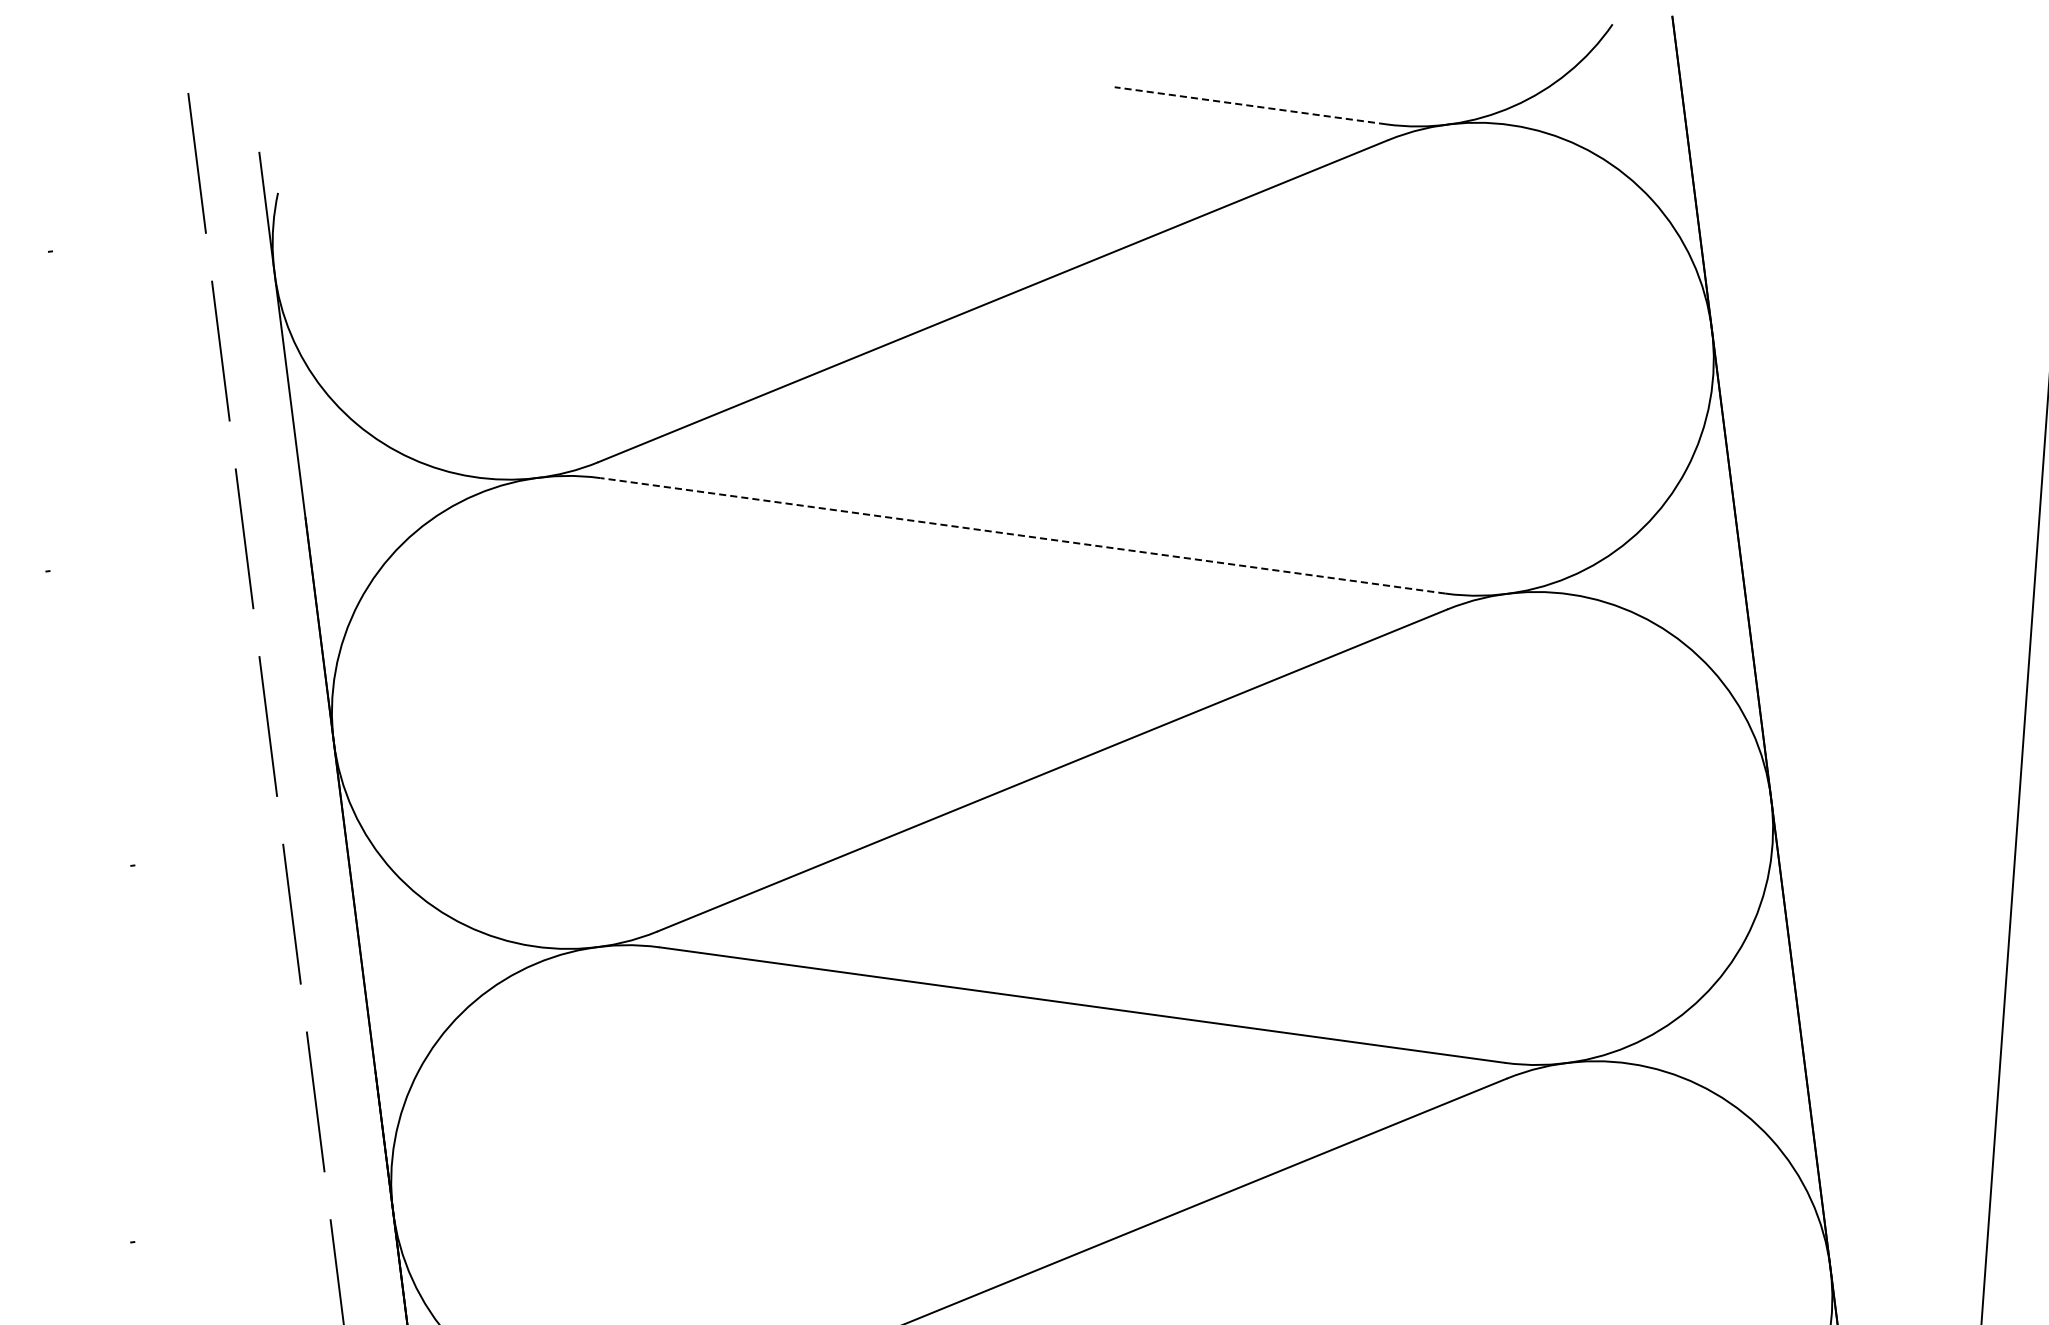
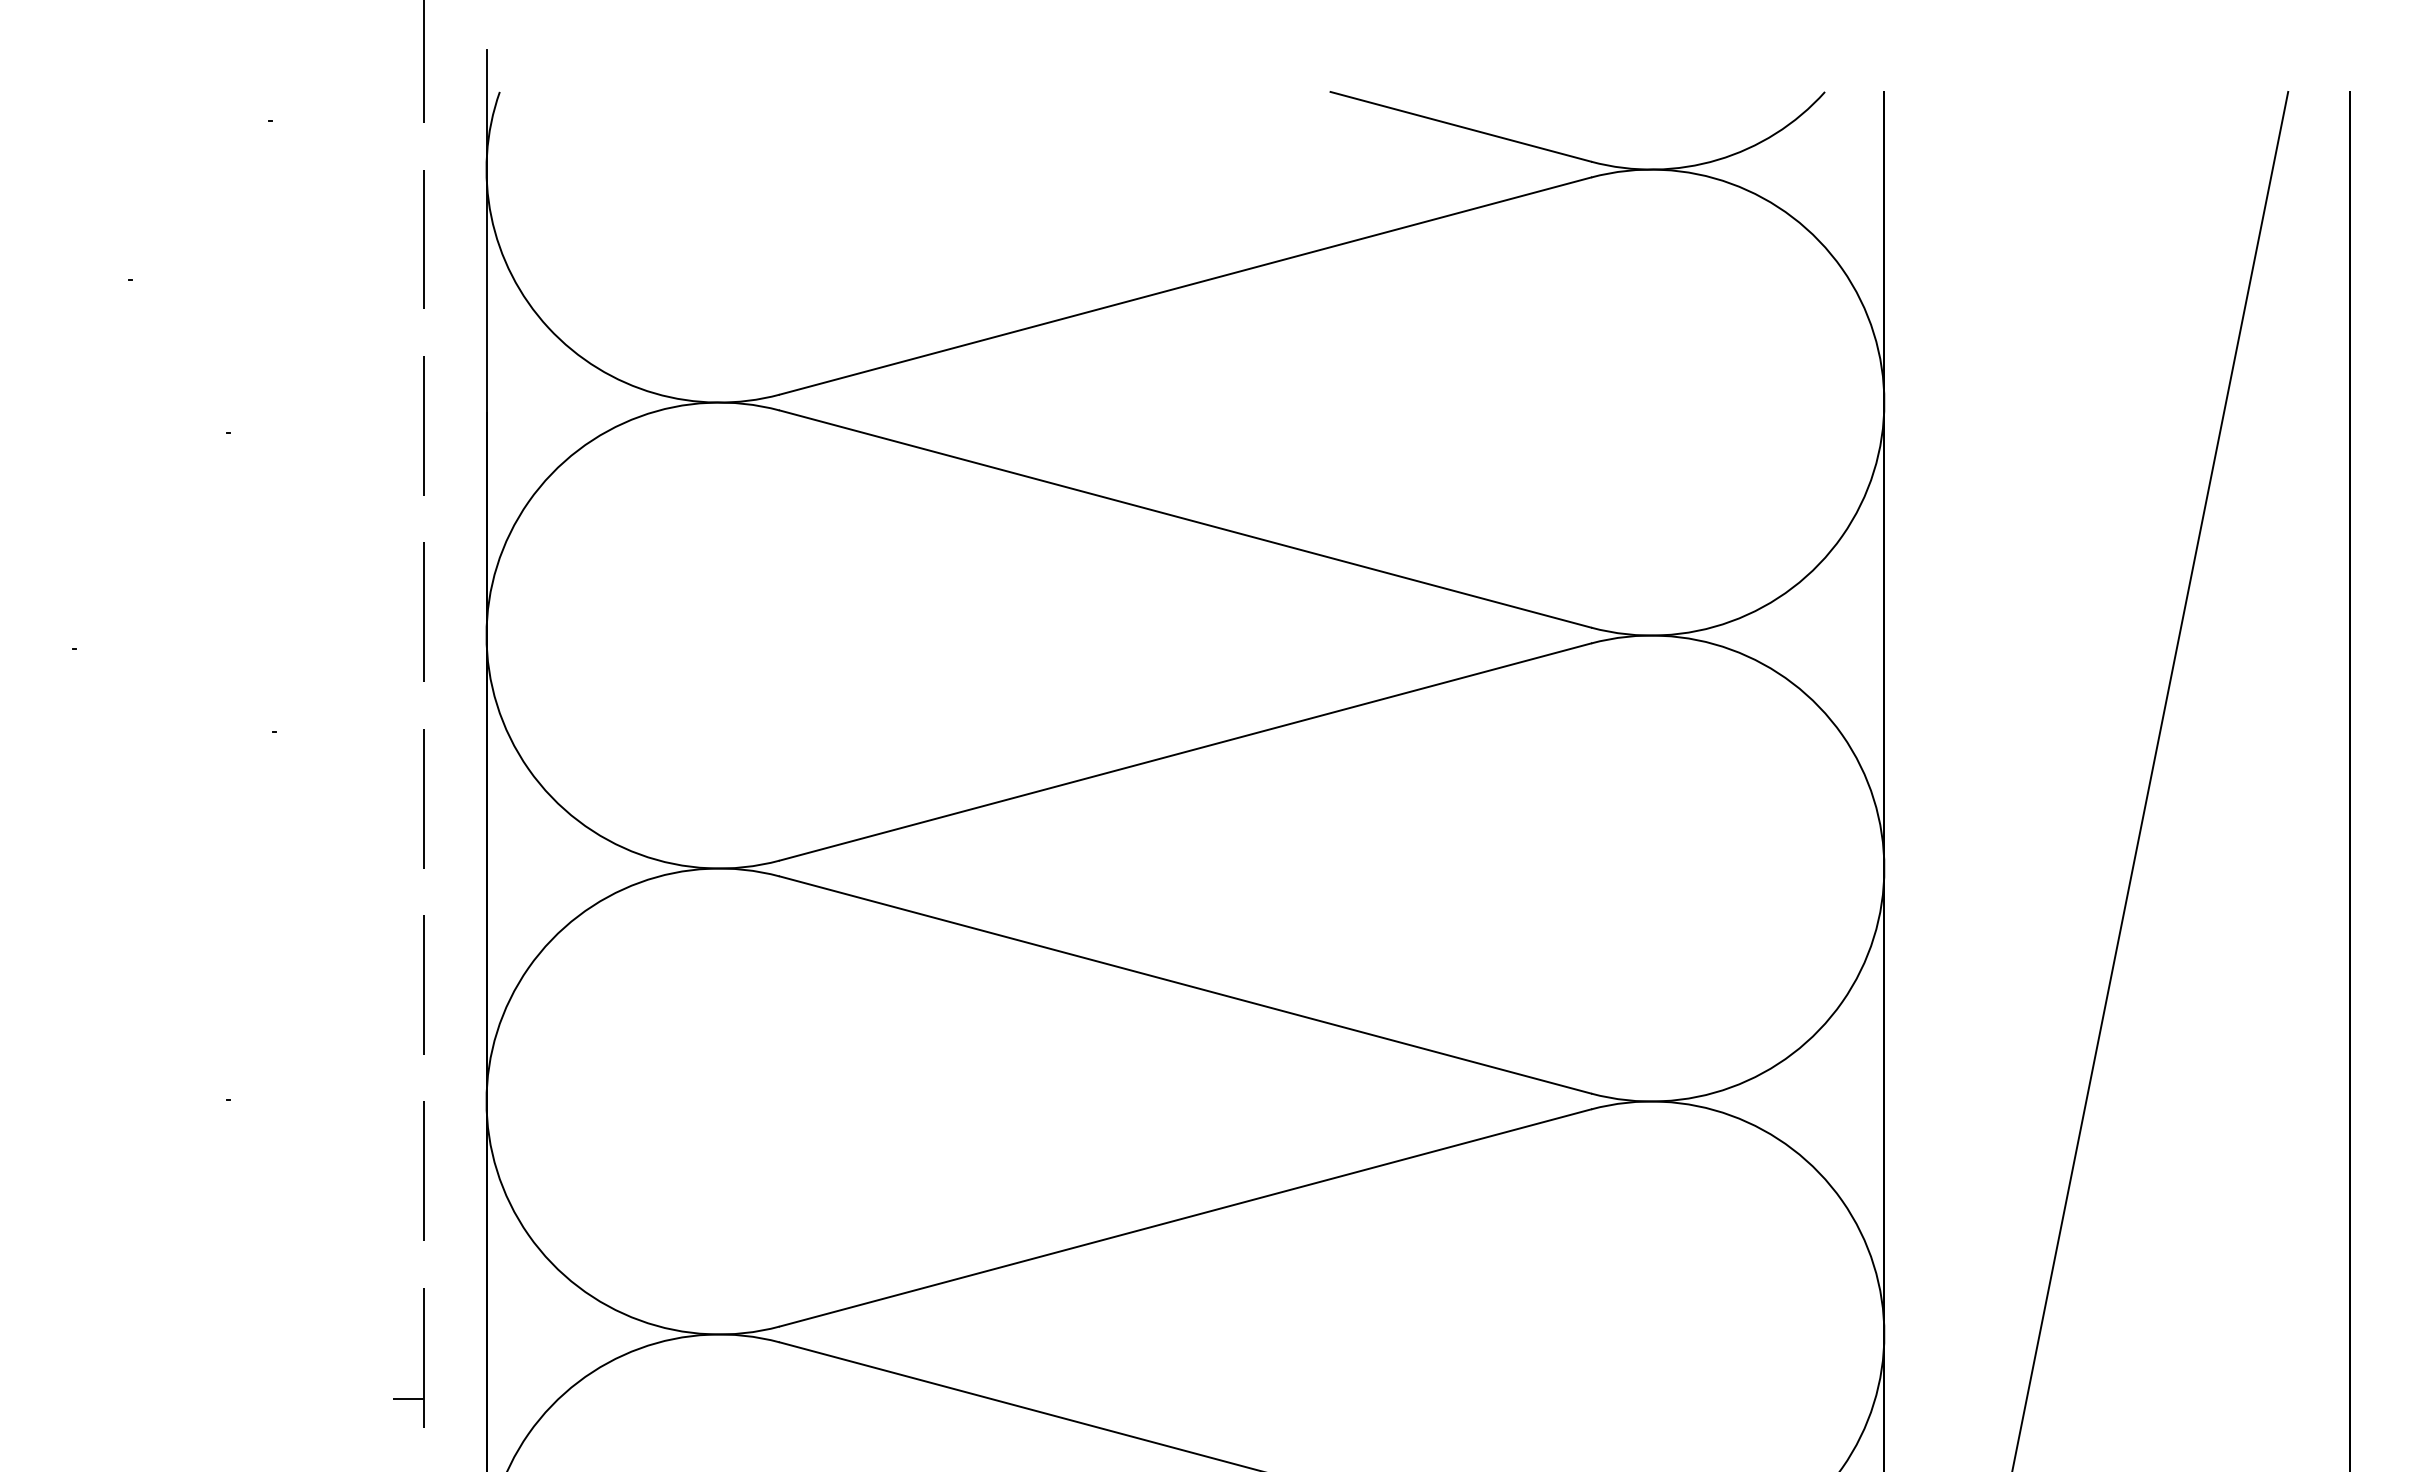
line: (1249, 105) -> (1460, 126), dashed -> solid
line: (1021, 535) -> (1184, 518), dashed -> solid

